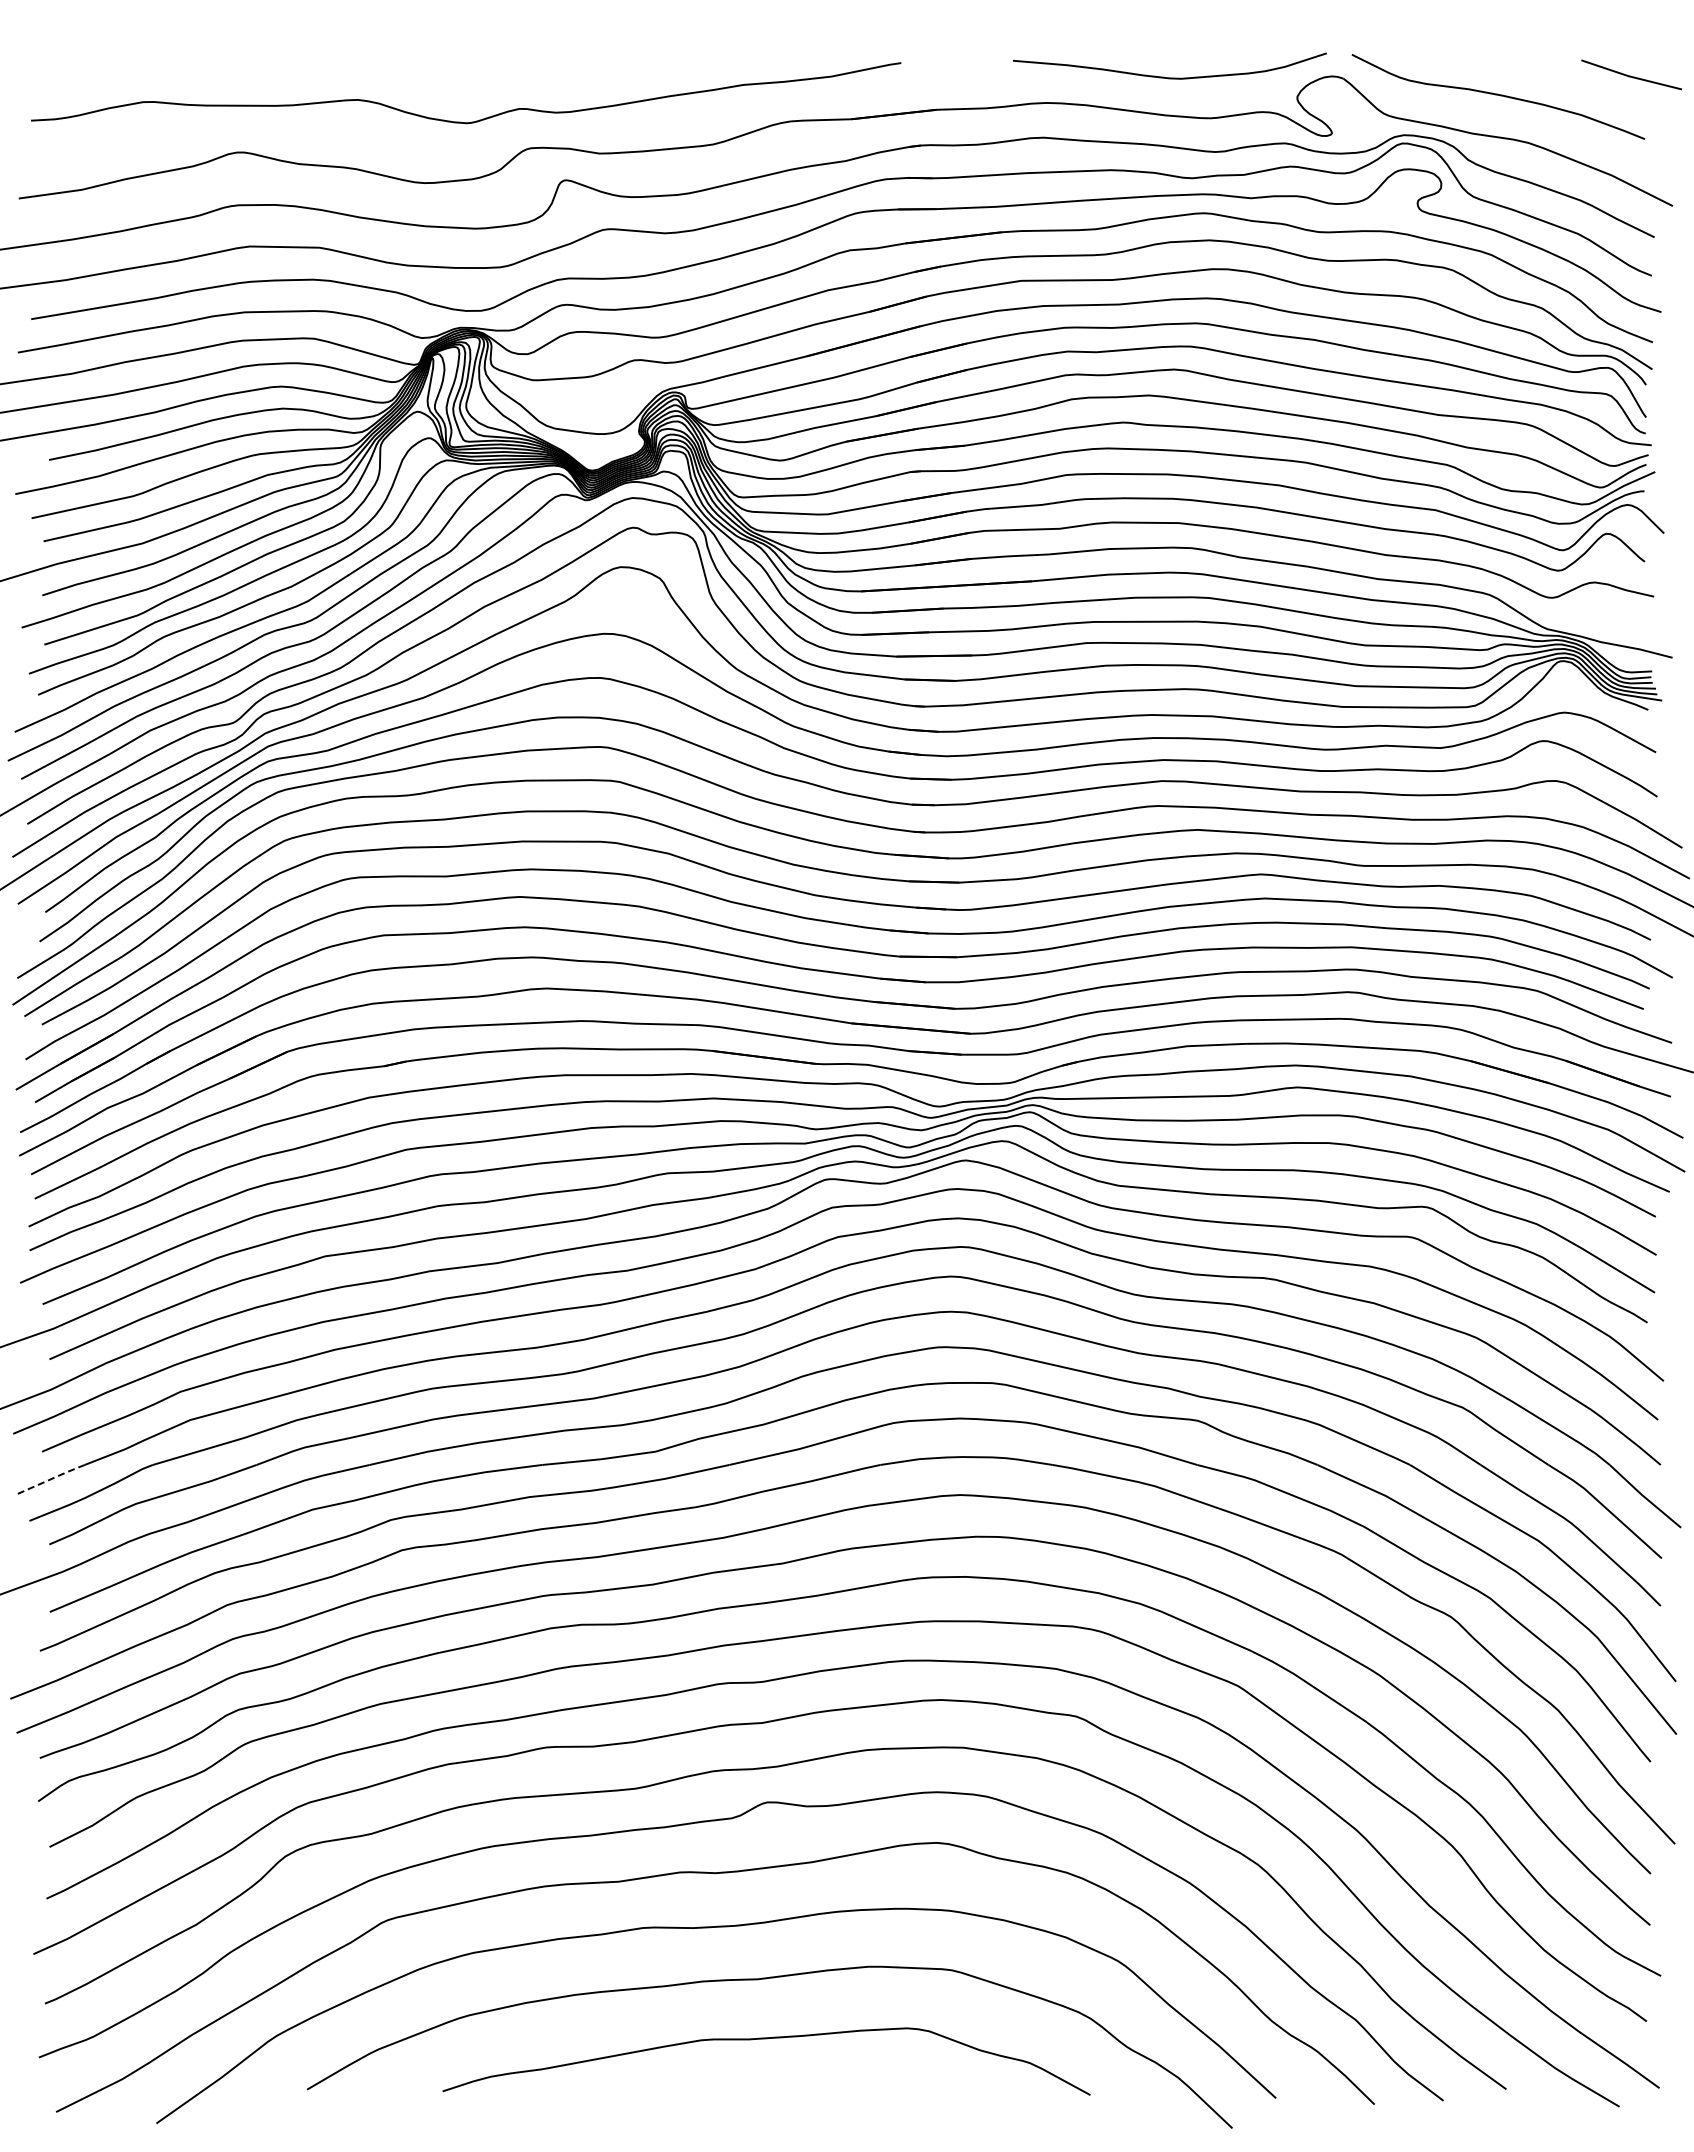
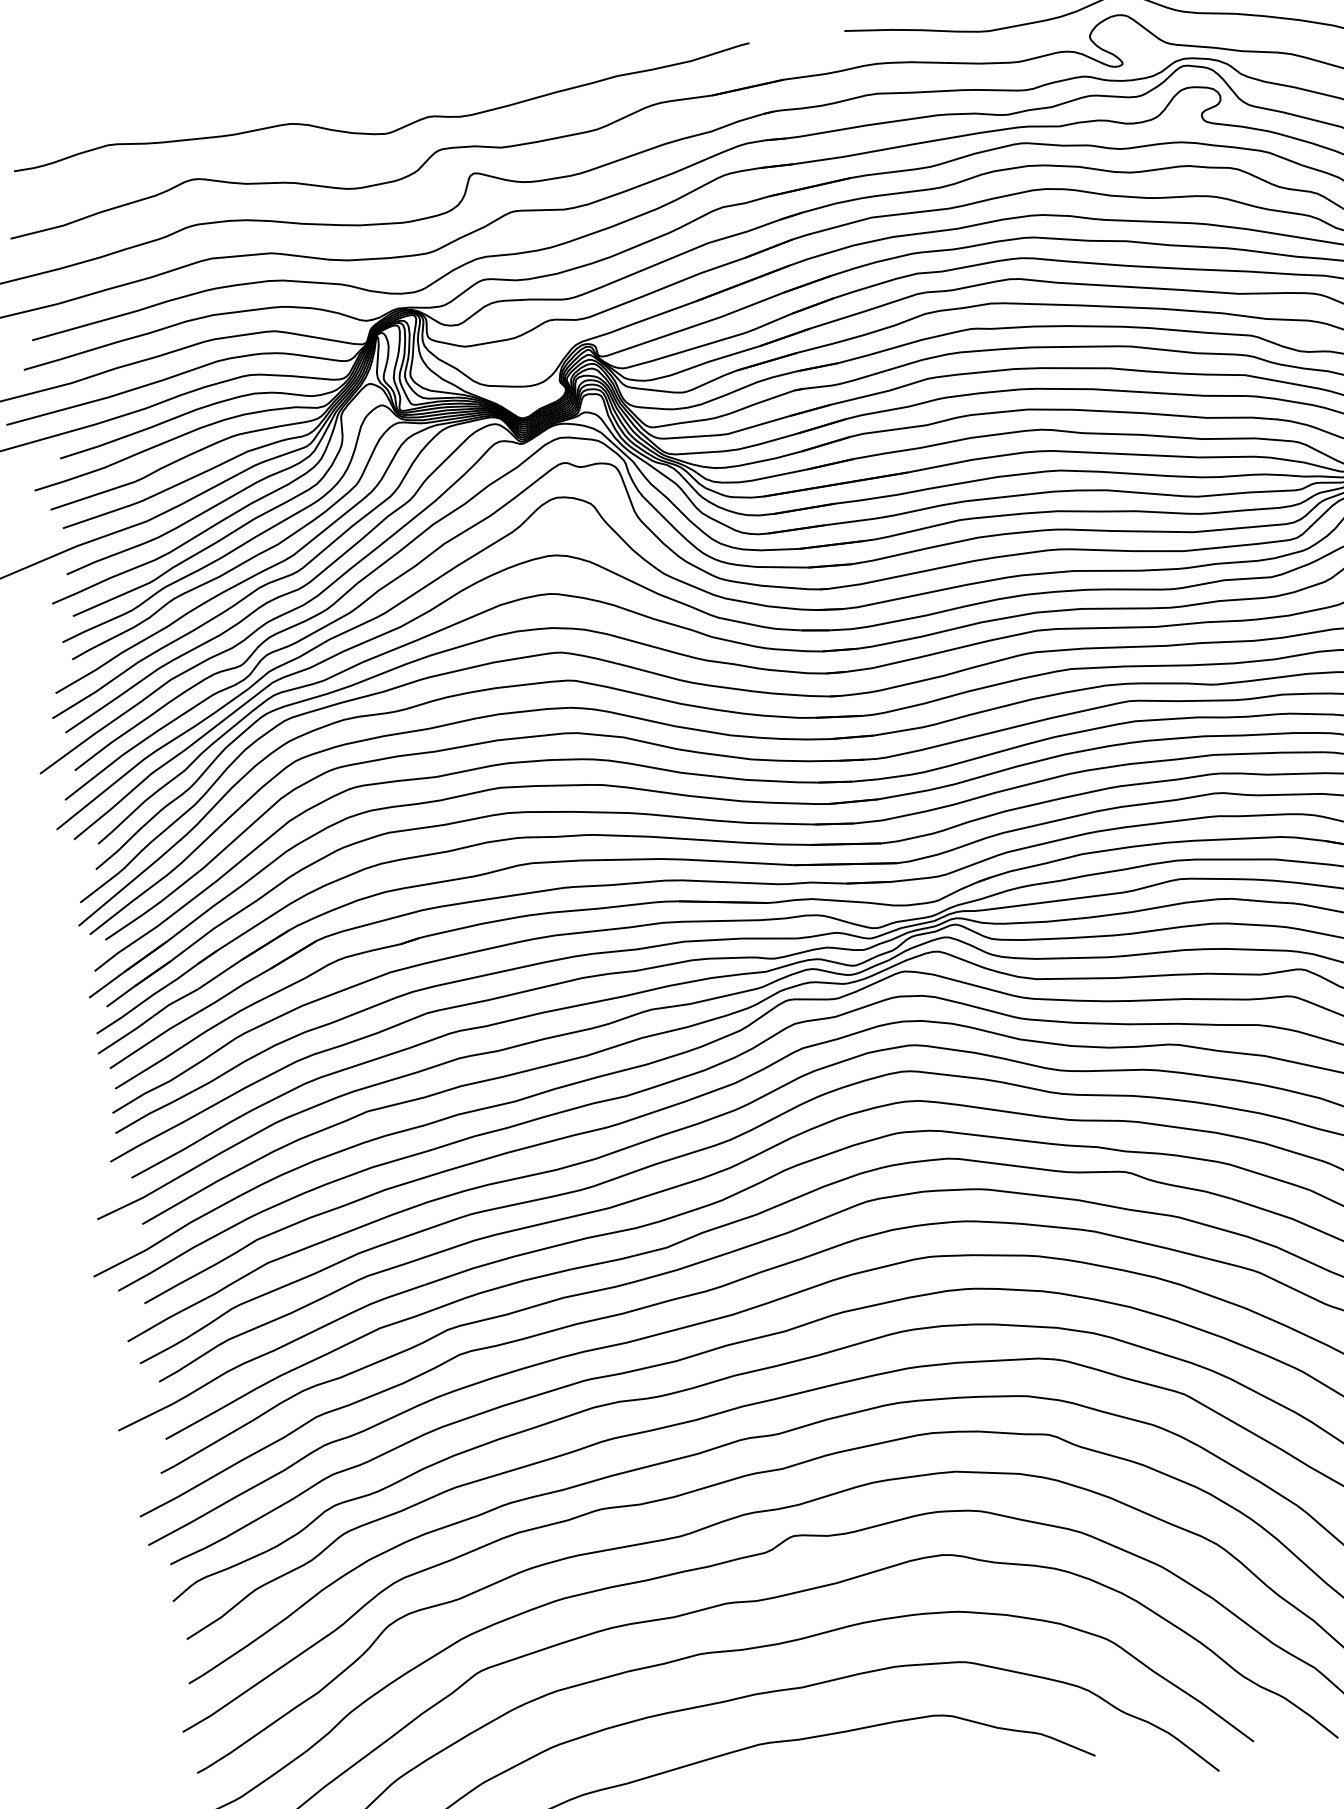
line: (51, 1478) -> (154, 1325), dashed -> solid

